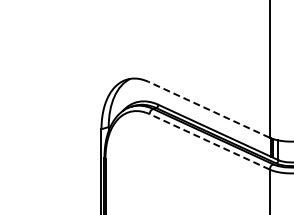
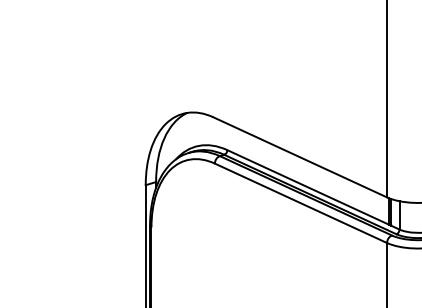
line: (209, 109) -> (300, 156), dashed -> solid
line: (209, 141) -> (300, 202), dashed -> solid

